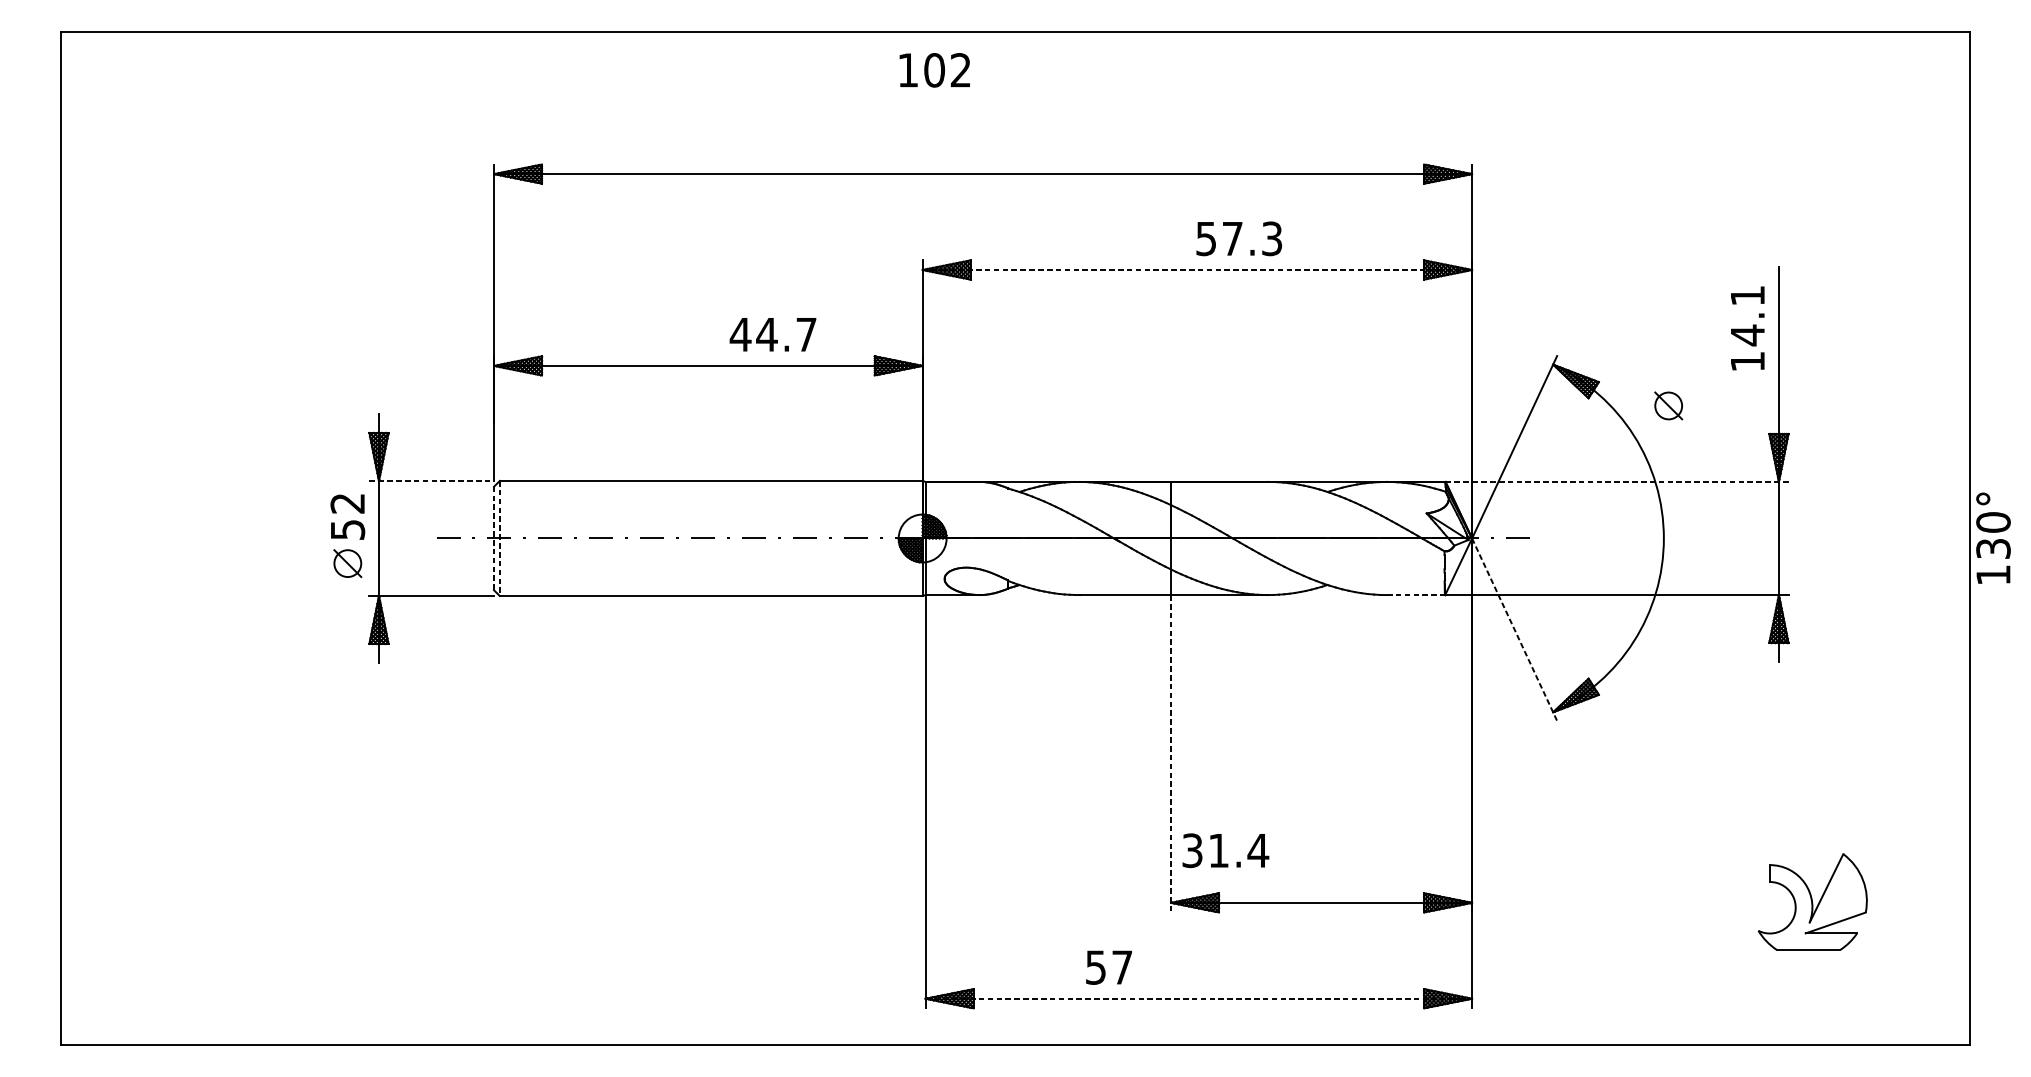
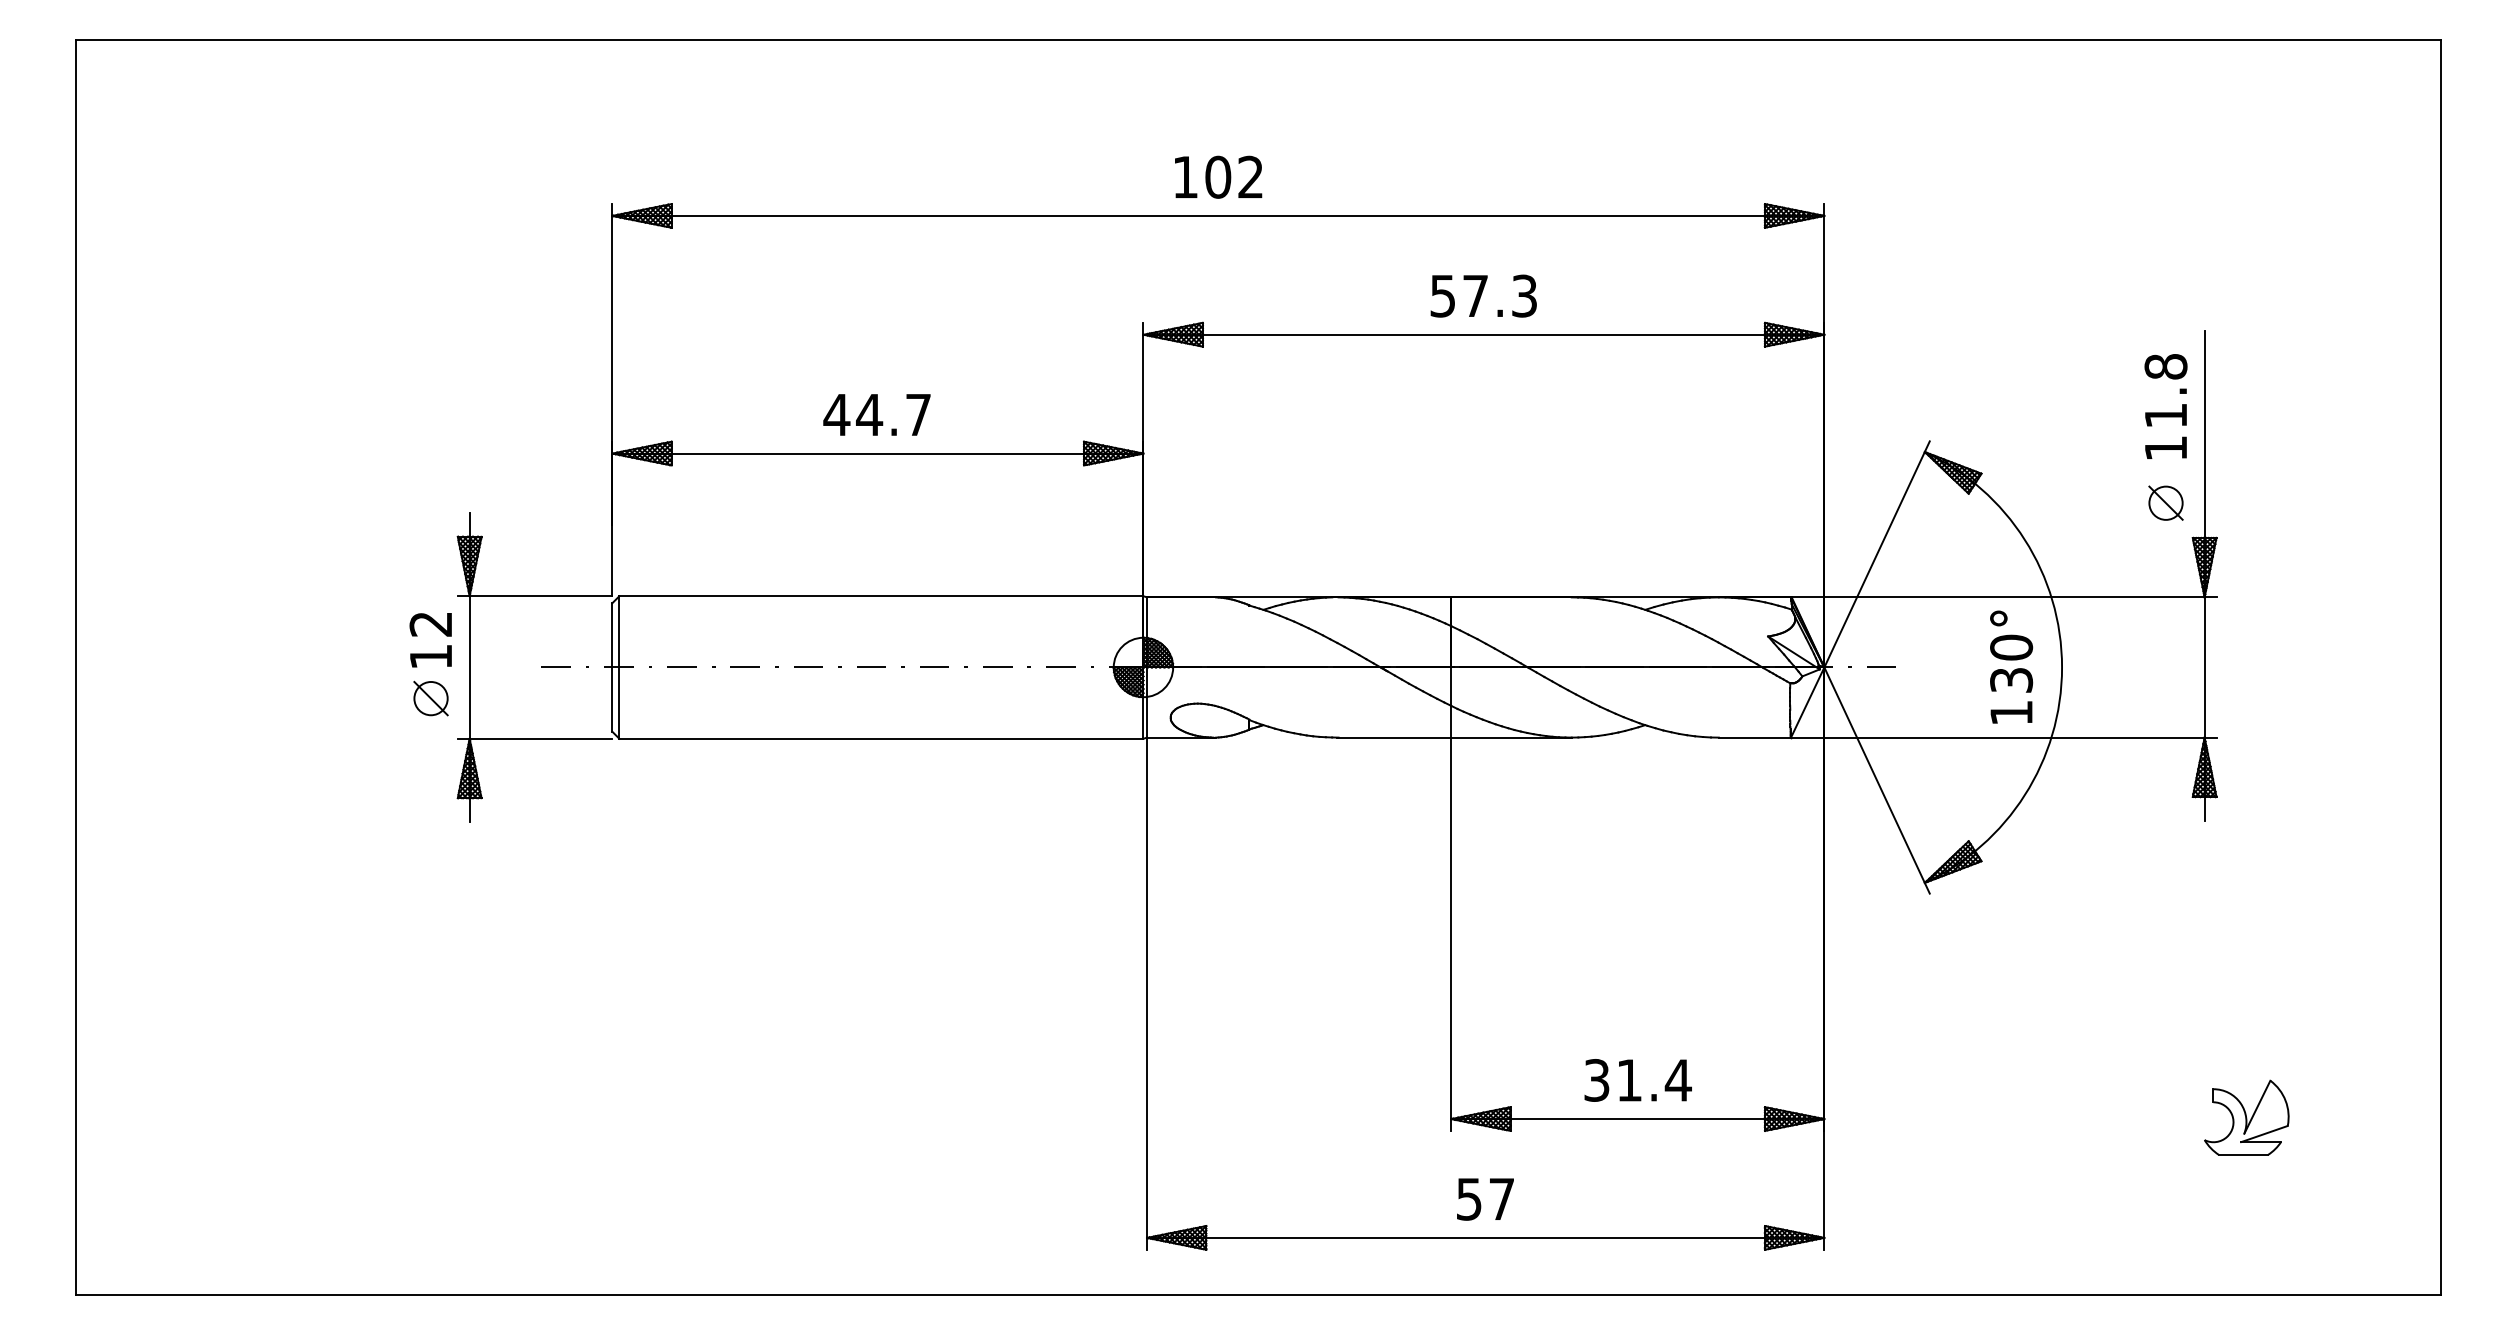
text: (934, 69) -> (1218, 176), moved
text: (1239, 238) -> (1483, 295), moved
line: (1197, 269) -> (1484, 334), dashed -> solid
text: (1747, 315) -> (2165, 391), 14.1 -> 11.8
text: (772, 334) -> (876, 414), moved
part: (1668, 405) -> (2165, 502), moved
line: (432, 481) -> (535, 596), dashed -> solid
line: (1616, 482) -> (2003, 597), dashed -> solid
text: (348, 530) -> (431, 657), 52 -> 12
text: (1993, 537) -> (2011, 666), moved
line: (494, 538) -> (612, 667), dashed -> solid
line: (499, 538) -> (619, 667), dashed -> solid
line: (1416, 594) -> (1755, 737), dashed -> solid
line: (1514, 629) -> (1877, 780), dashed -> solid
line: (1171, 753) -> (1451, 934), dashed -> solid
text: (1225, 850) -> (1637, 1080), moved
part: (1812, 901) -> (2246, 1117), size x0.62
text: (1109, 967) -> (1485, 1199), moved
line: (1198, 998) -> (1485, 1237), dashed -> solid

